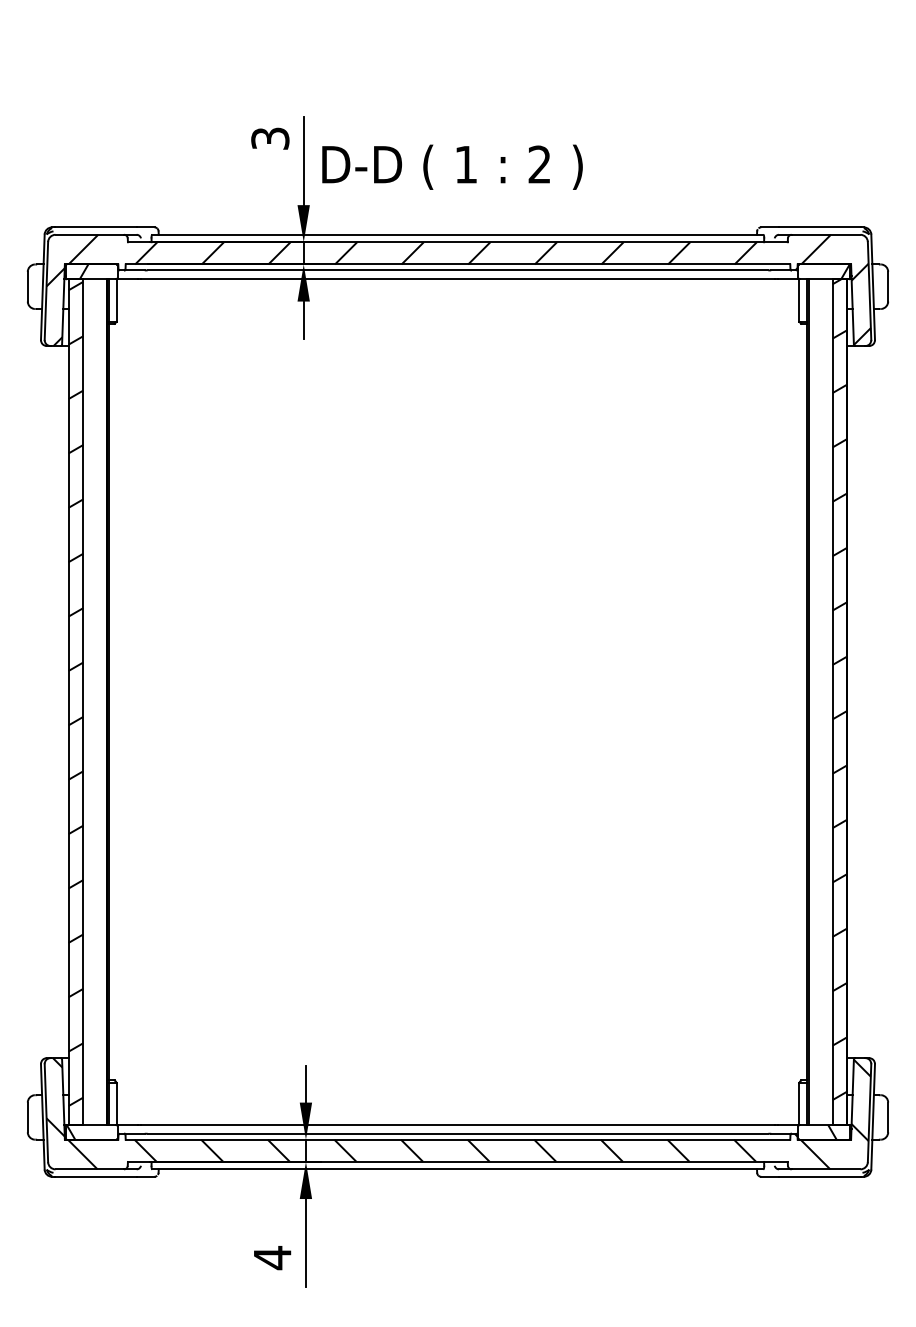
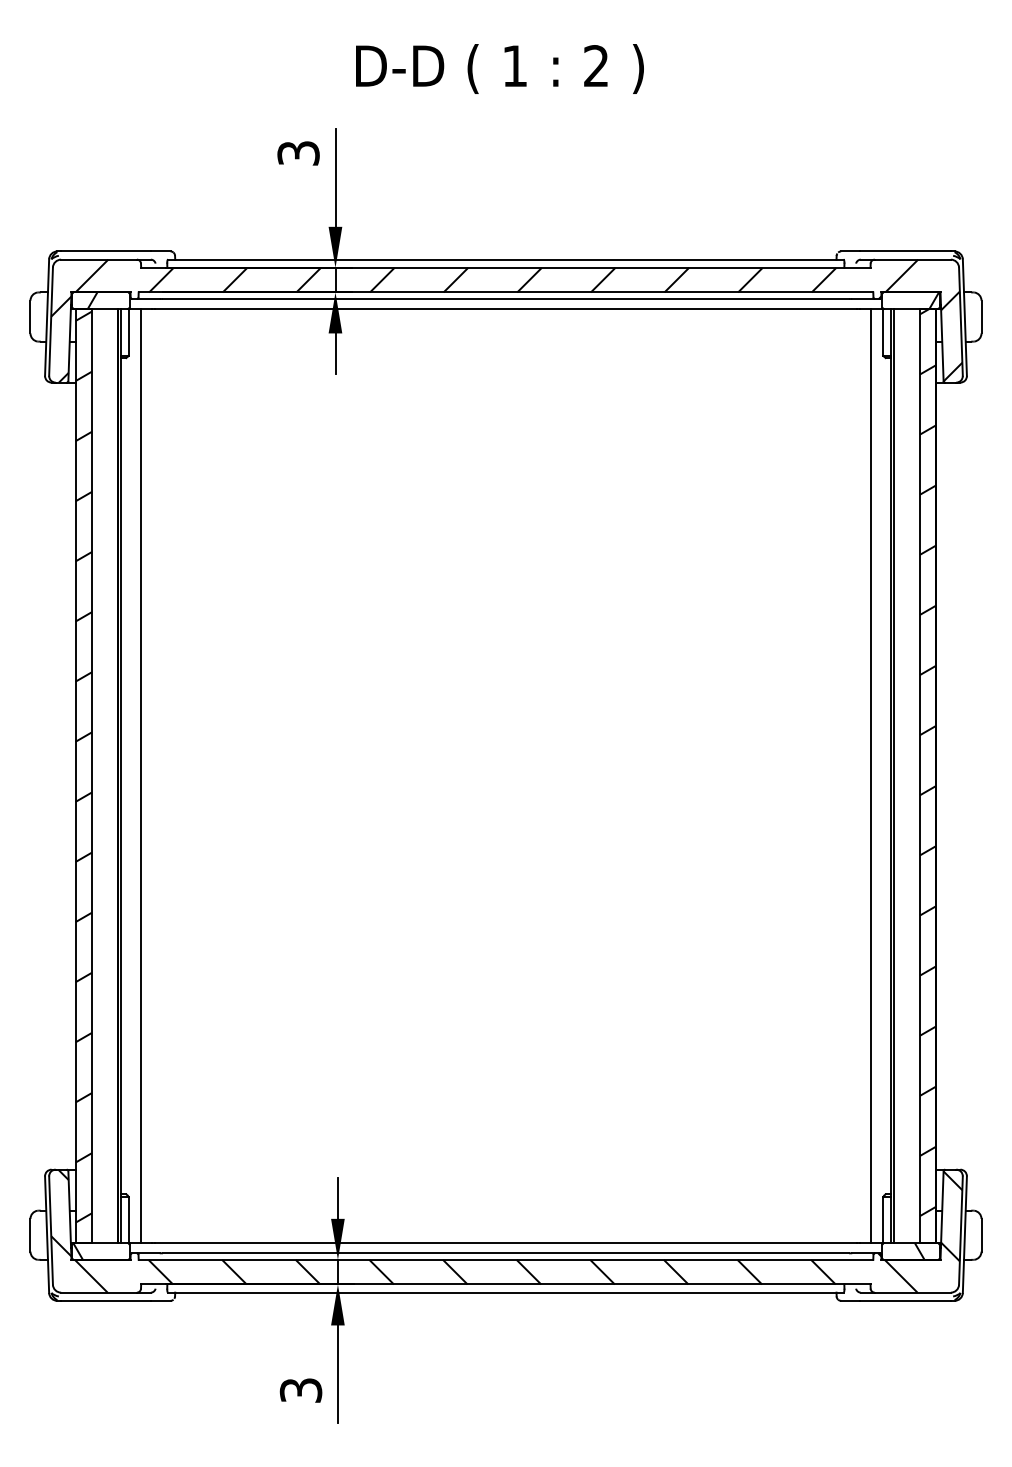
text: (452, 166) -> (499, 68), moved
line: (128, 701) -> (141, 775), added
line: (787, 701) -> (870, 775), added
text: (272, 1257) -> (300, 1390), 4 -> 3

